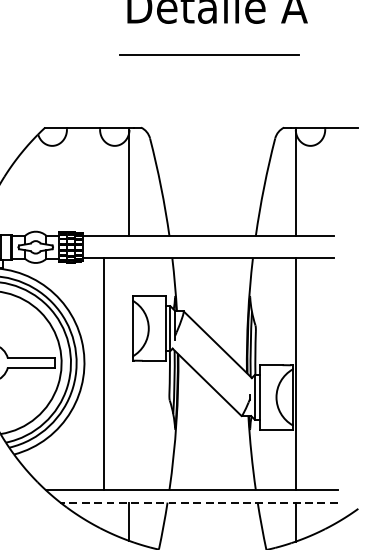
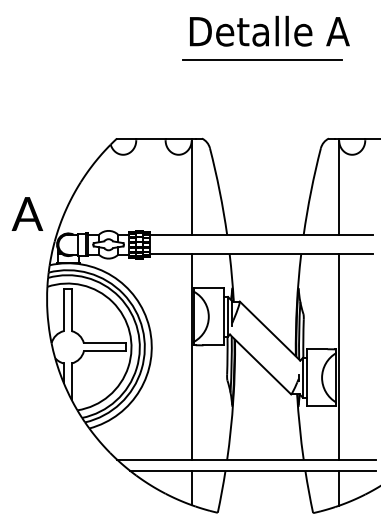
line: (209, 54) -> (262, 59), moved
line: (103, 374) -> (191, 357), moved
line: (199, 503) -> (253, 471), dashed -> solid

